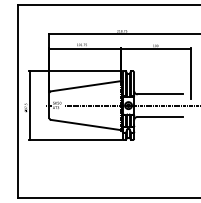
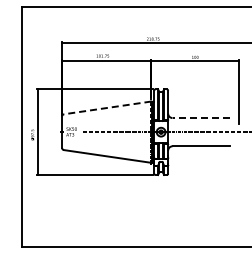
line: (85, 85) -> (107, 107), solid -> dashed
line: (159, 94) -> (200, 118), solid -> dashed

